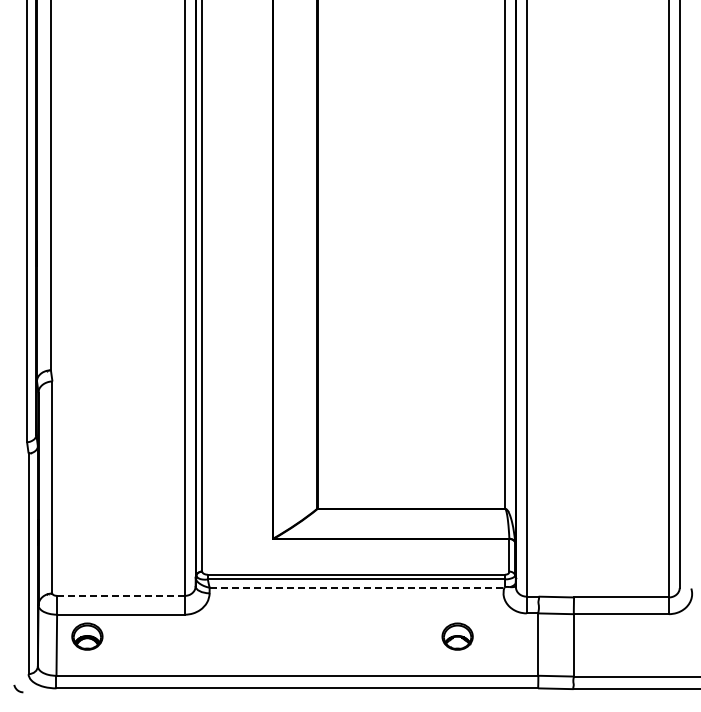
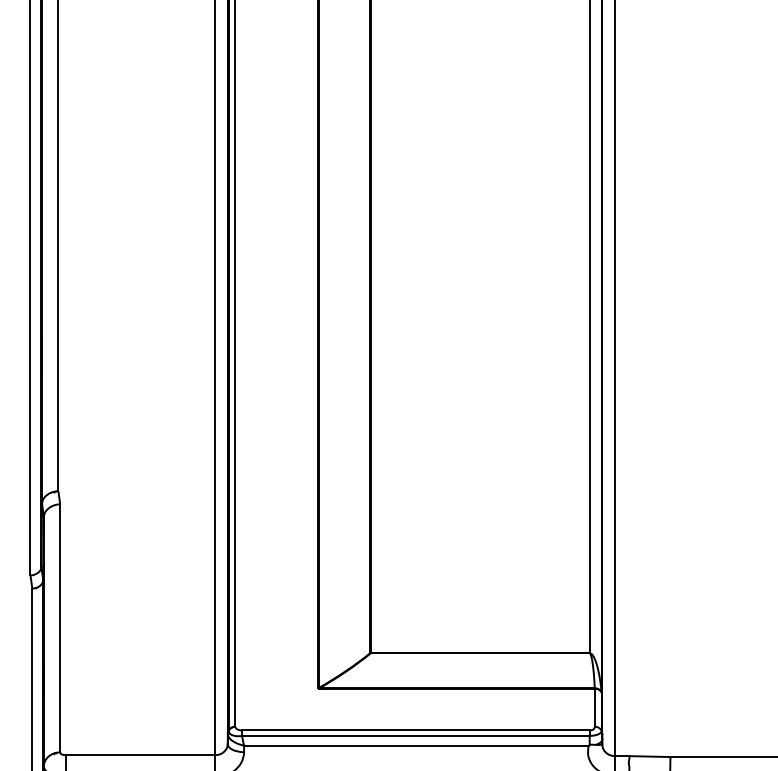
line: (357, 587) -> (417, 745), dashed -> solid
line: (120, 595) -> (139, 754), dashed -> solid

